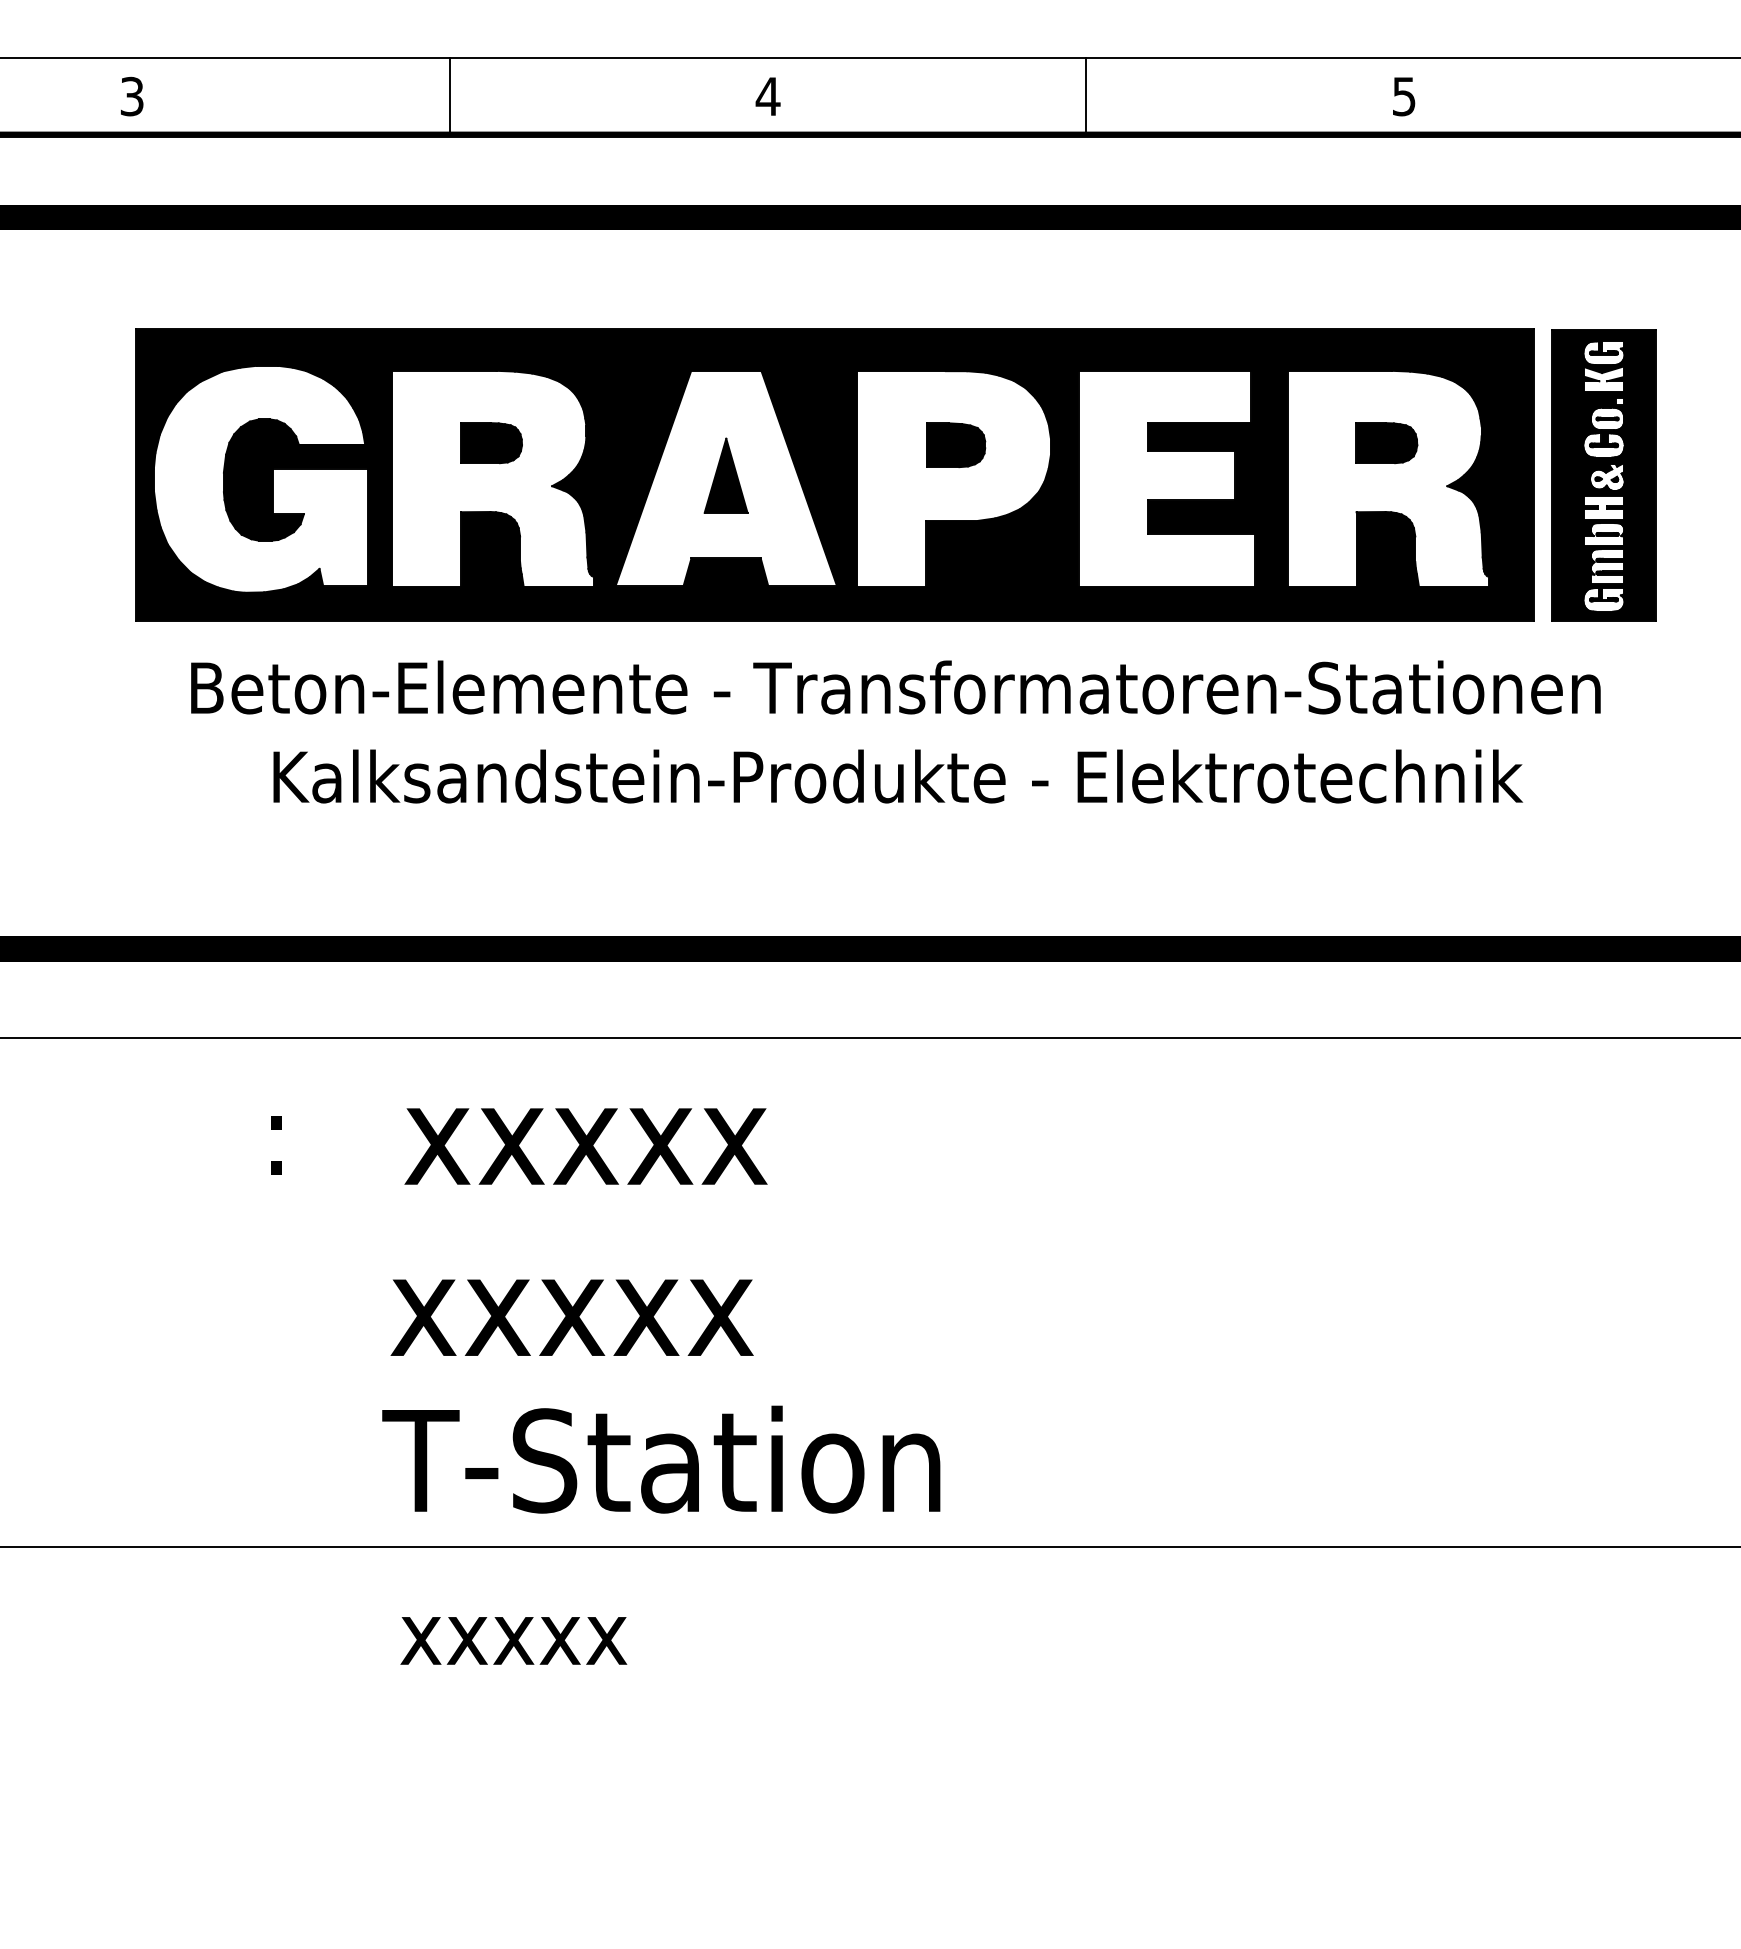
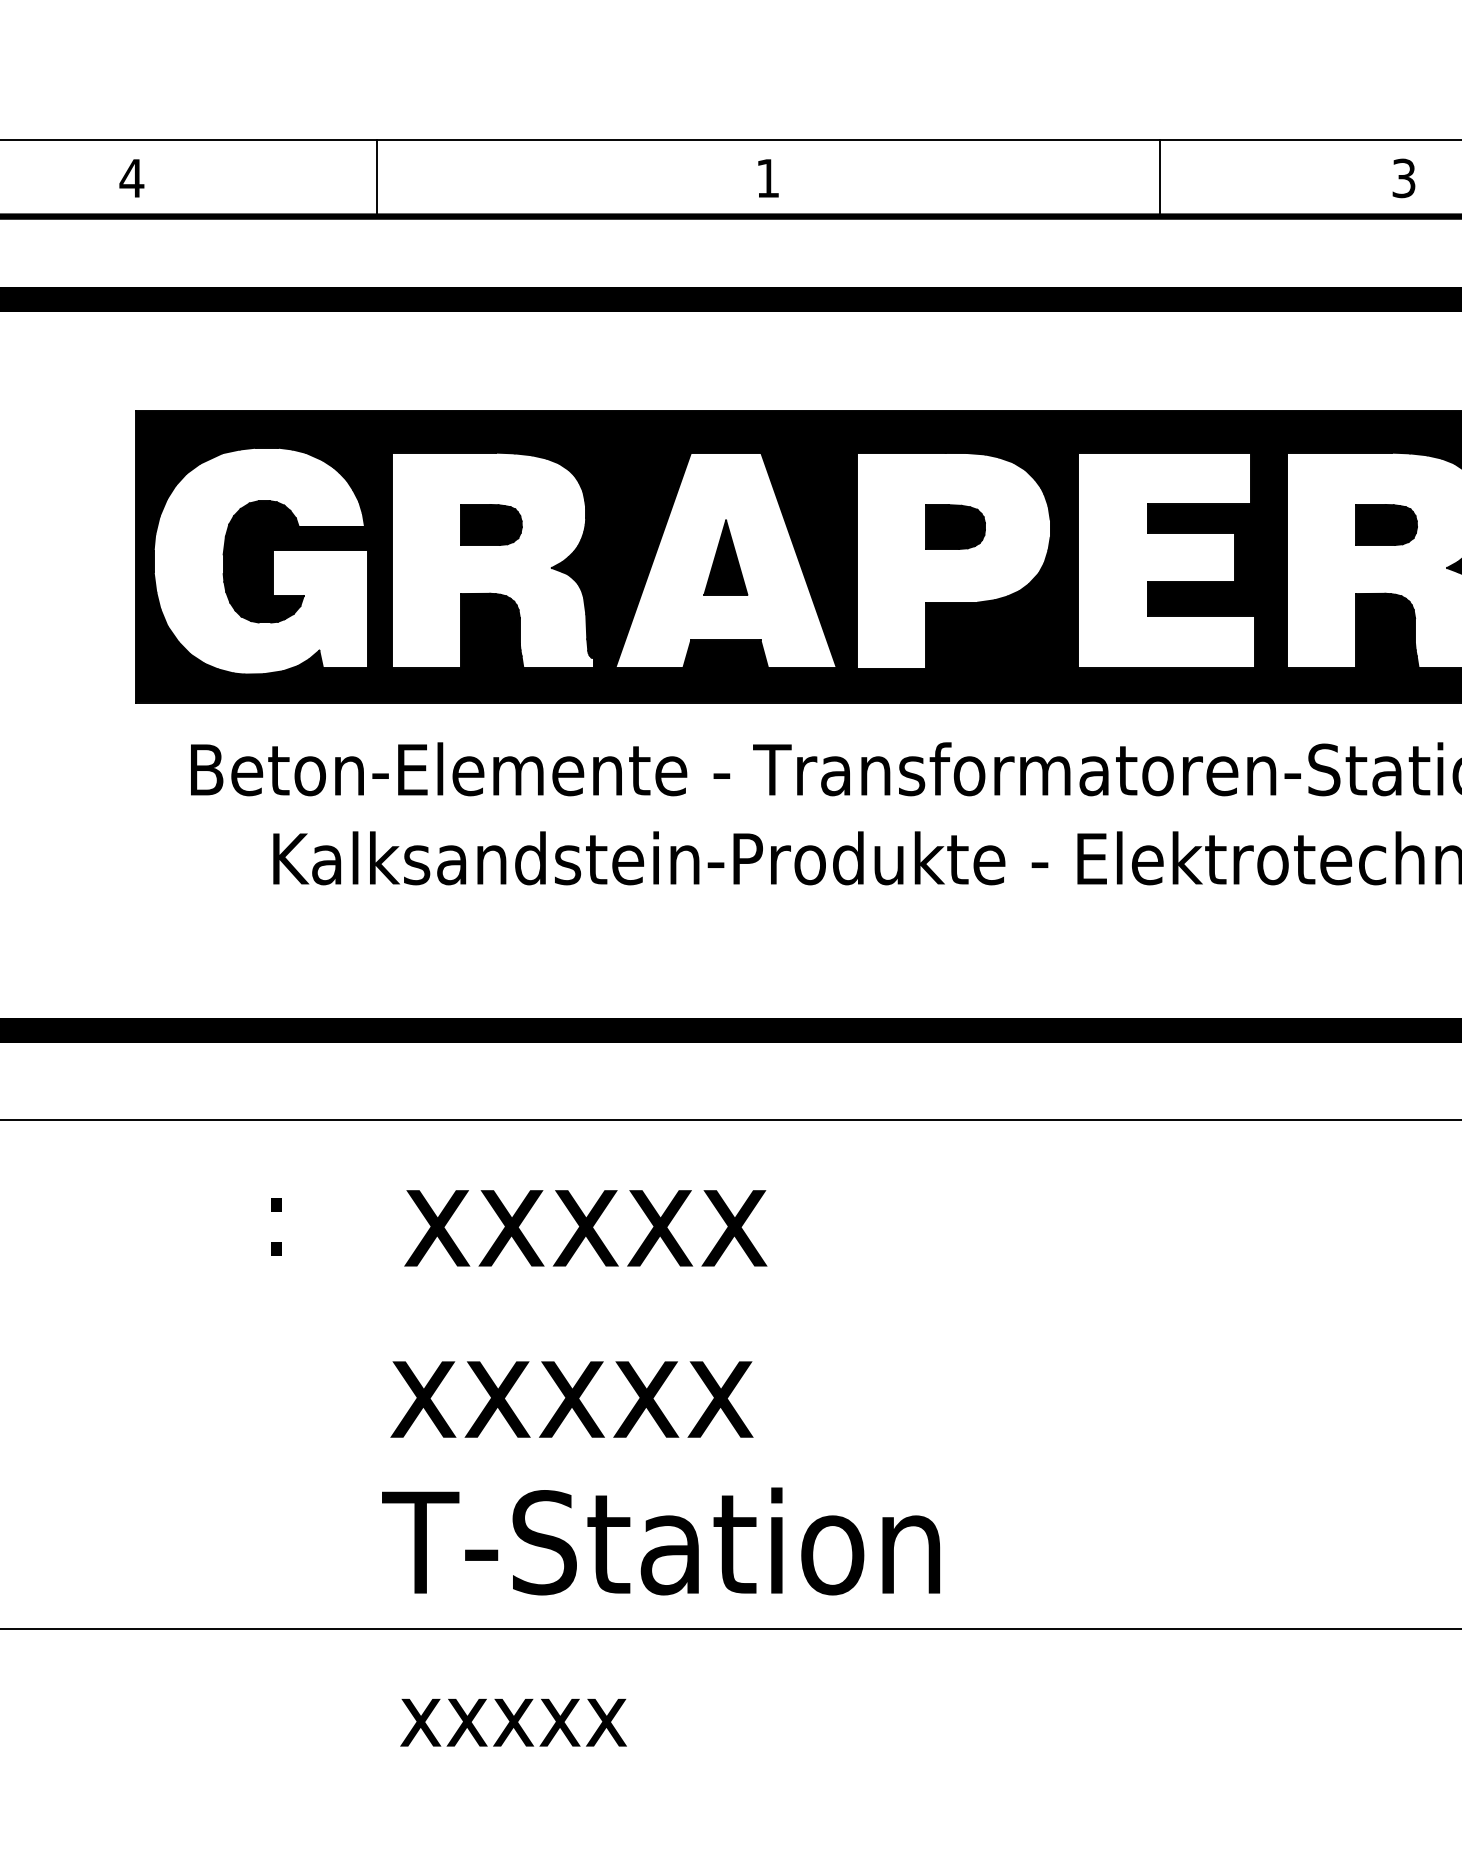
text: (1404, 95) -> (1404, 177), 5 -> 3
text: (131, 96) -> (131, 178), 3 -> 4
line: (450, 96) -> (377, 178), moved
text: (767, 96) -> (767, 178), 4 -> 1
line: (1086, 96) -> (1160, 178), moved

